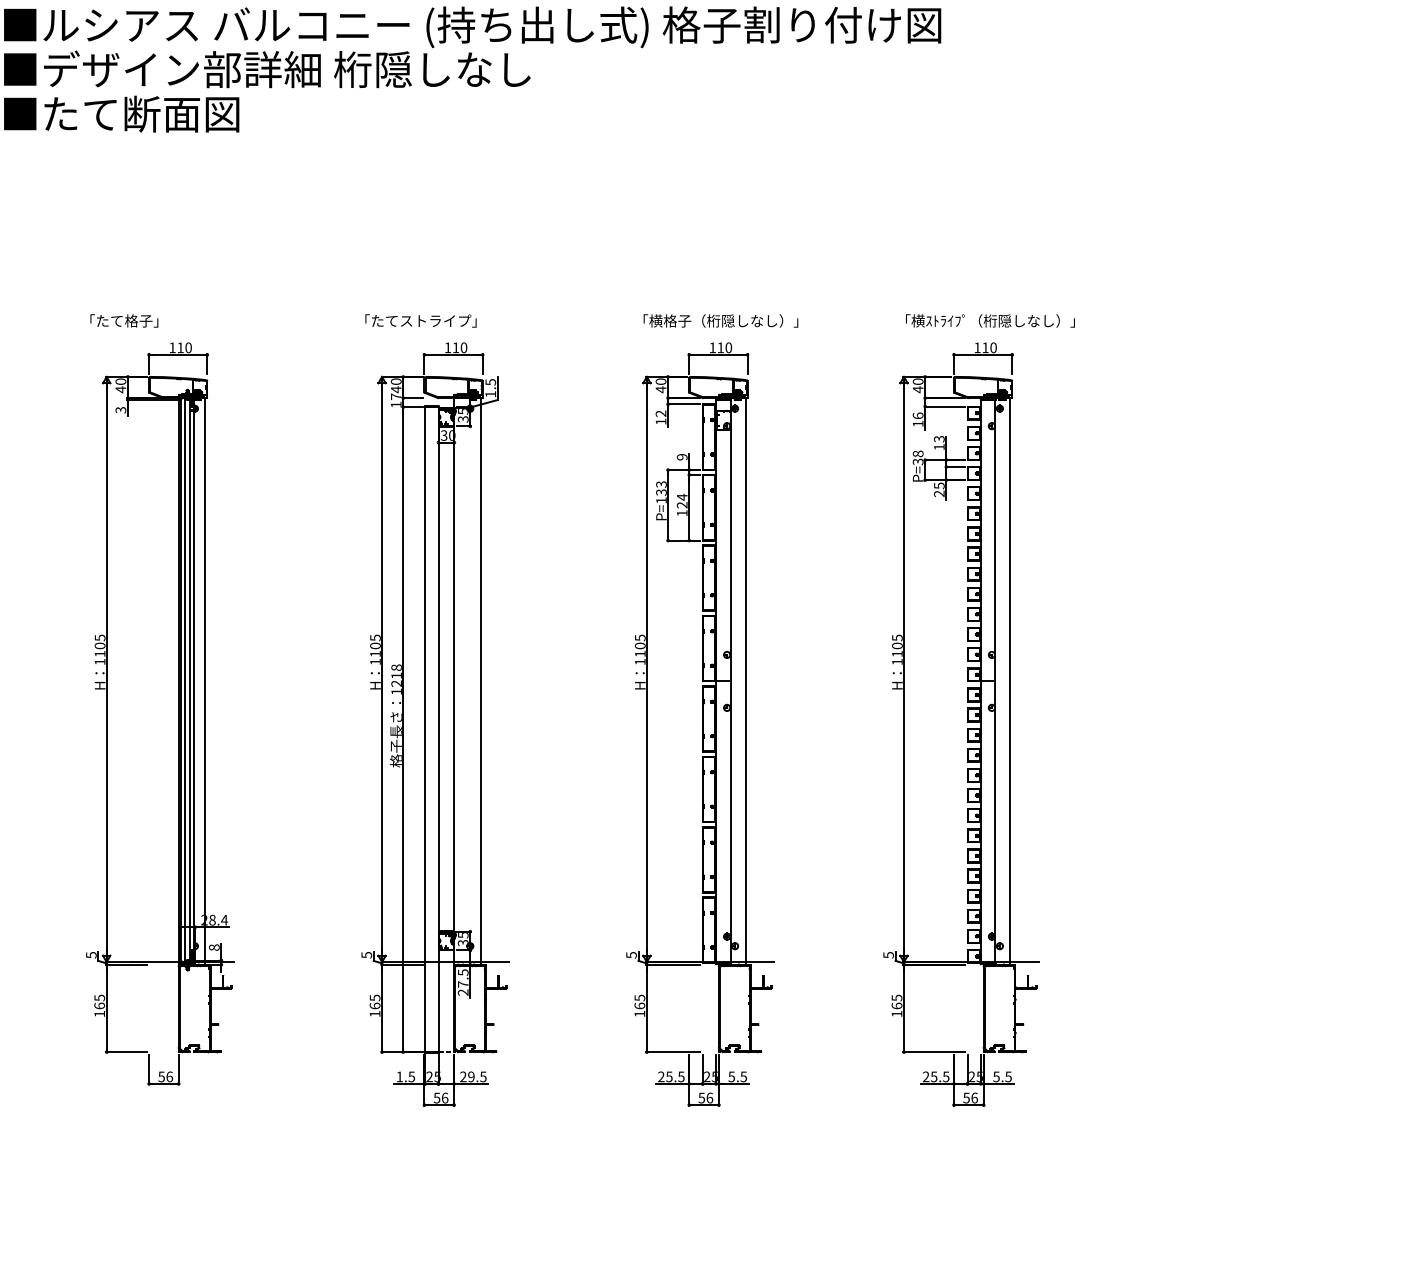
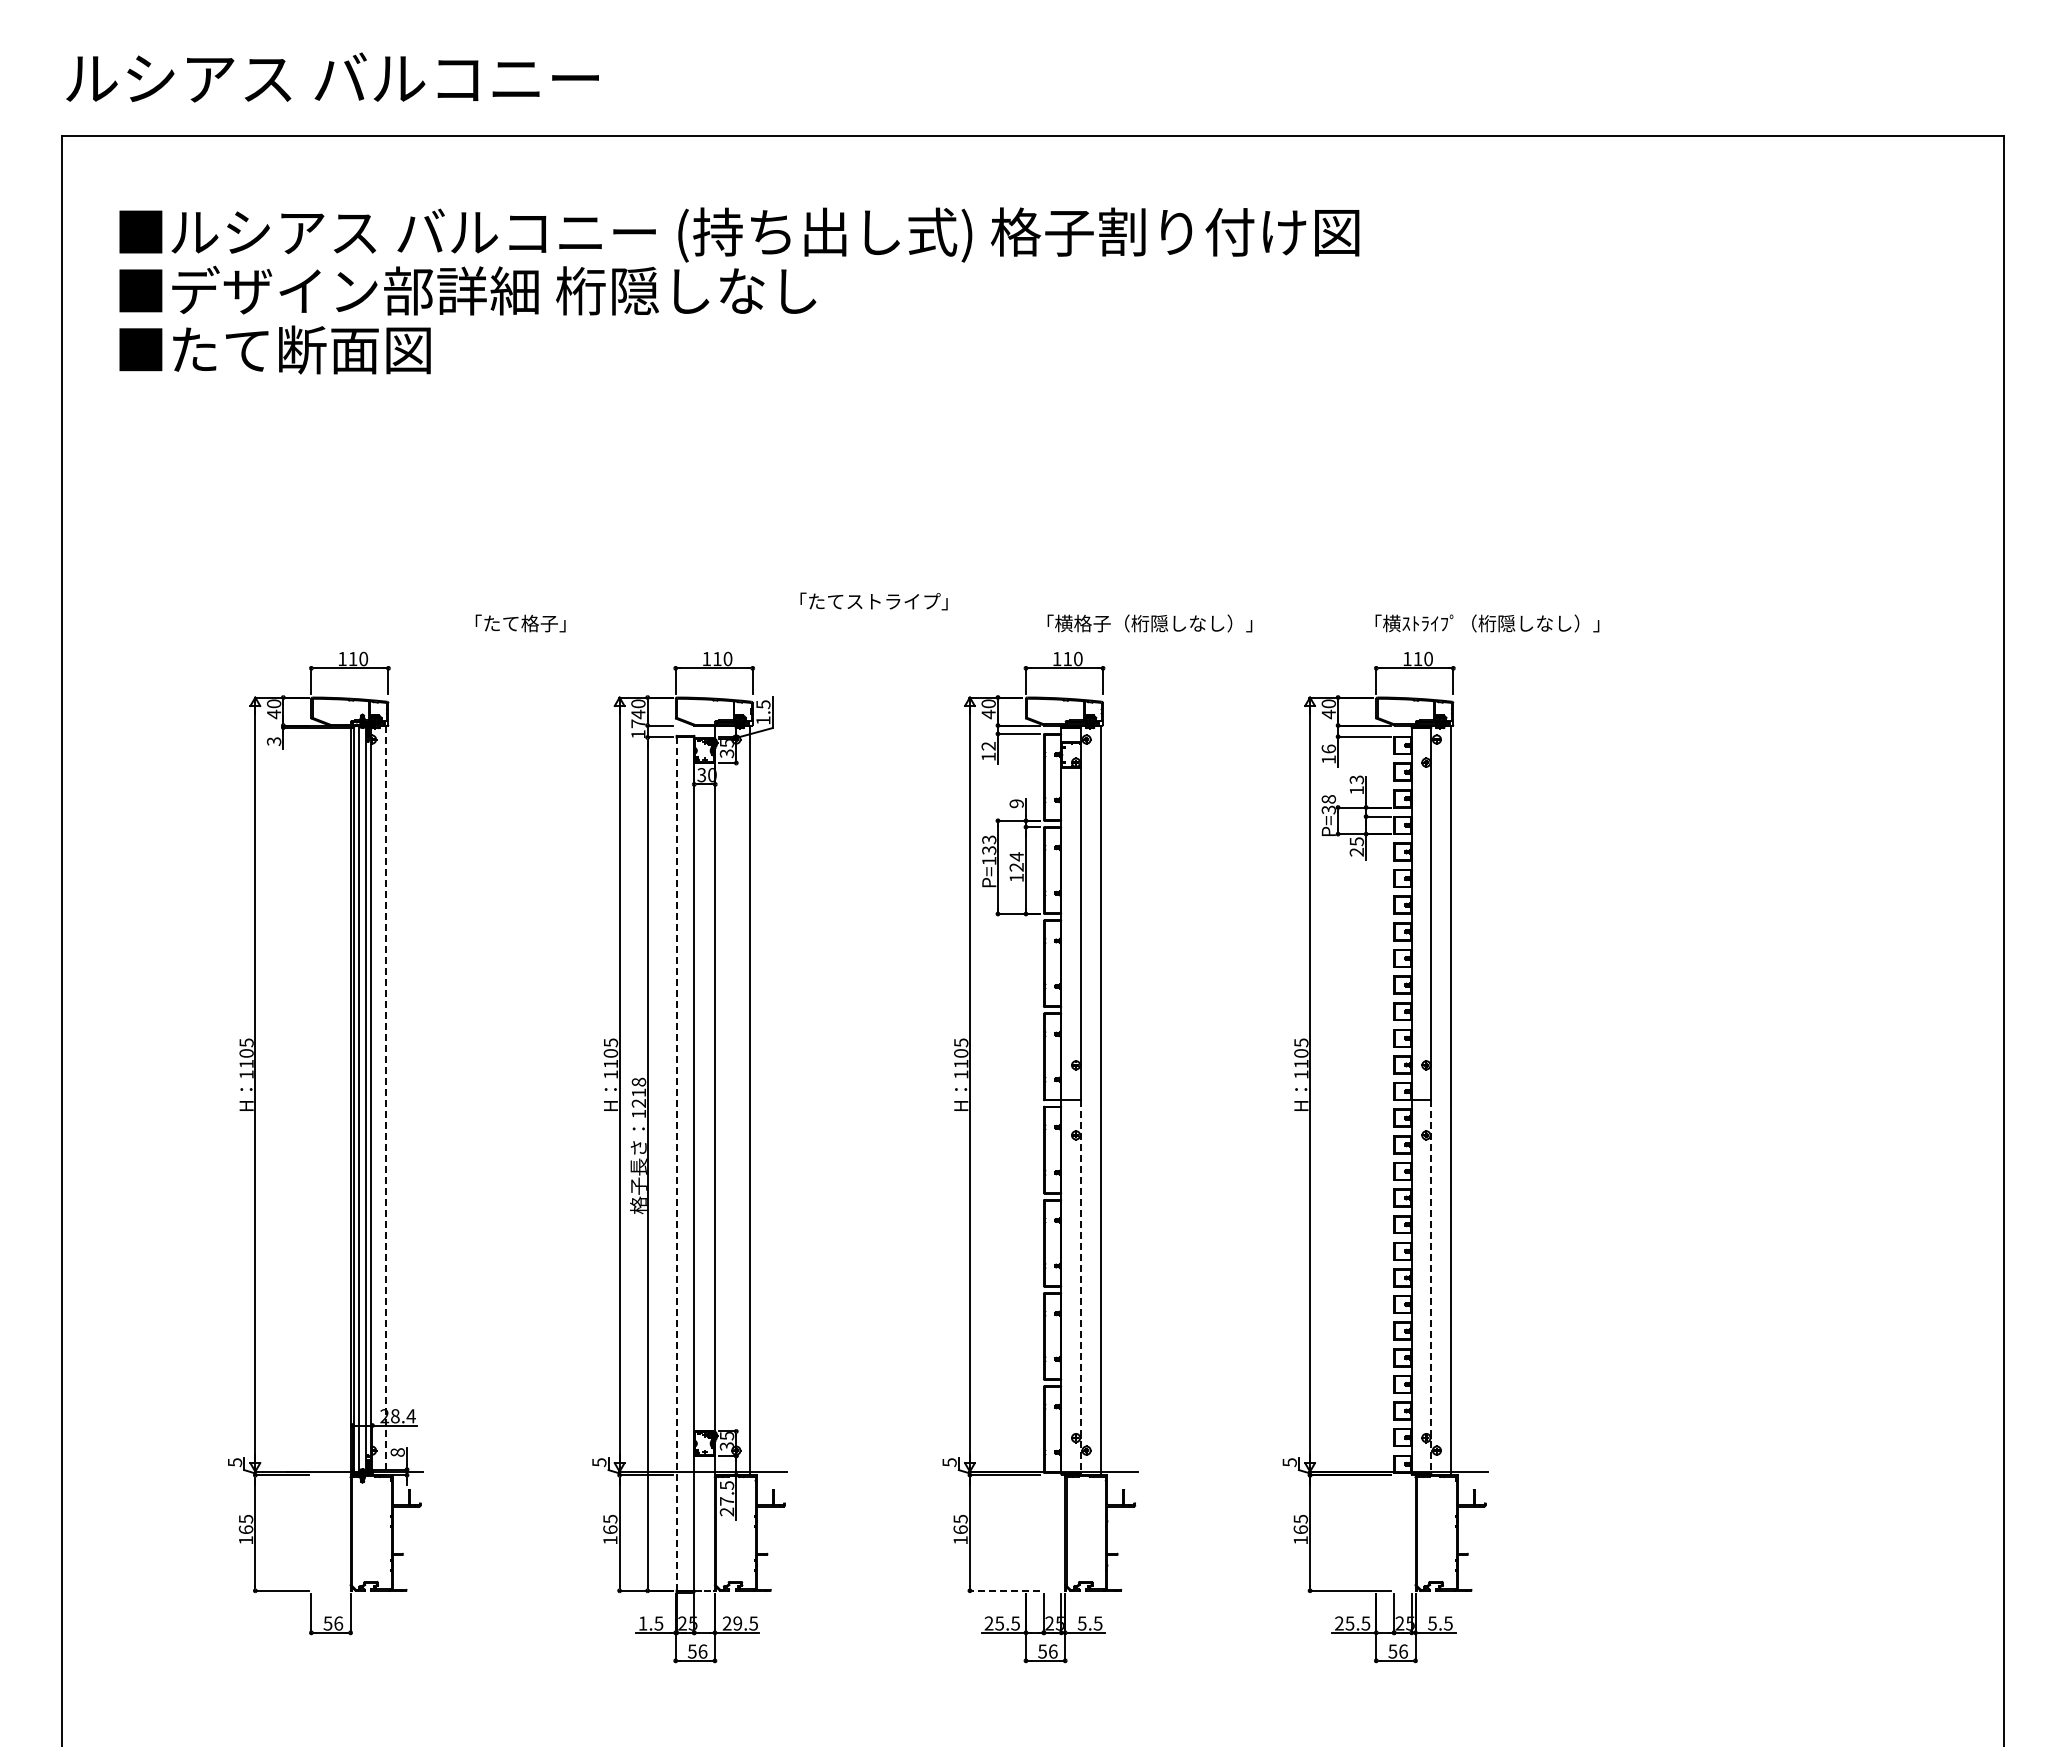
text: (124, 320) -> (520, 623), moved
text: (420, 320) -> (873, 601), moved
text: (720, 320) -> (1149, 623), moved
text: (990, 320) -> (1487, 623), moved
line: (205, 681) -> (386, 1100), solid -> dashed
line: (425, 729) -> (676, 1164), solid -> dashed
line: (730, 822) -> (1080, 1287), solid -> dashed
line: (995, 822) -> (1430, 1287), solid -> dashed
line: (673, 1051) -> (1004, 1590), solid -> dashed

